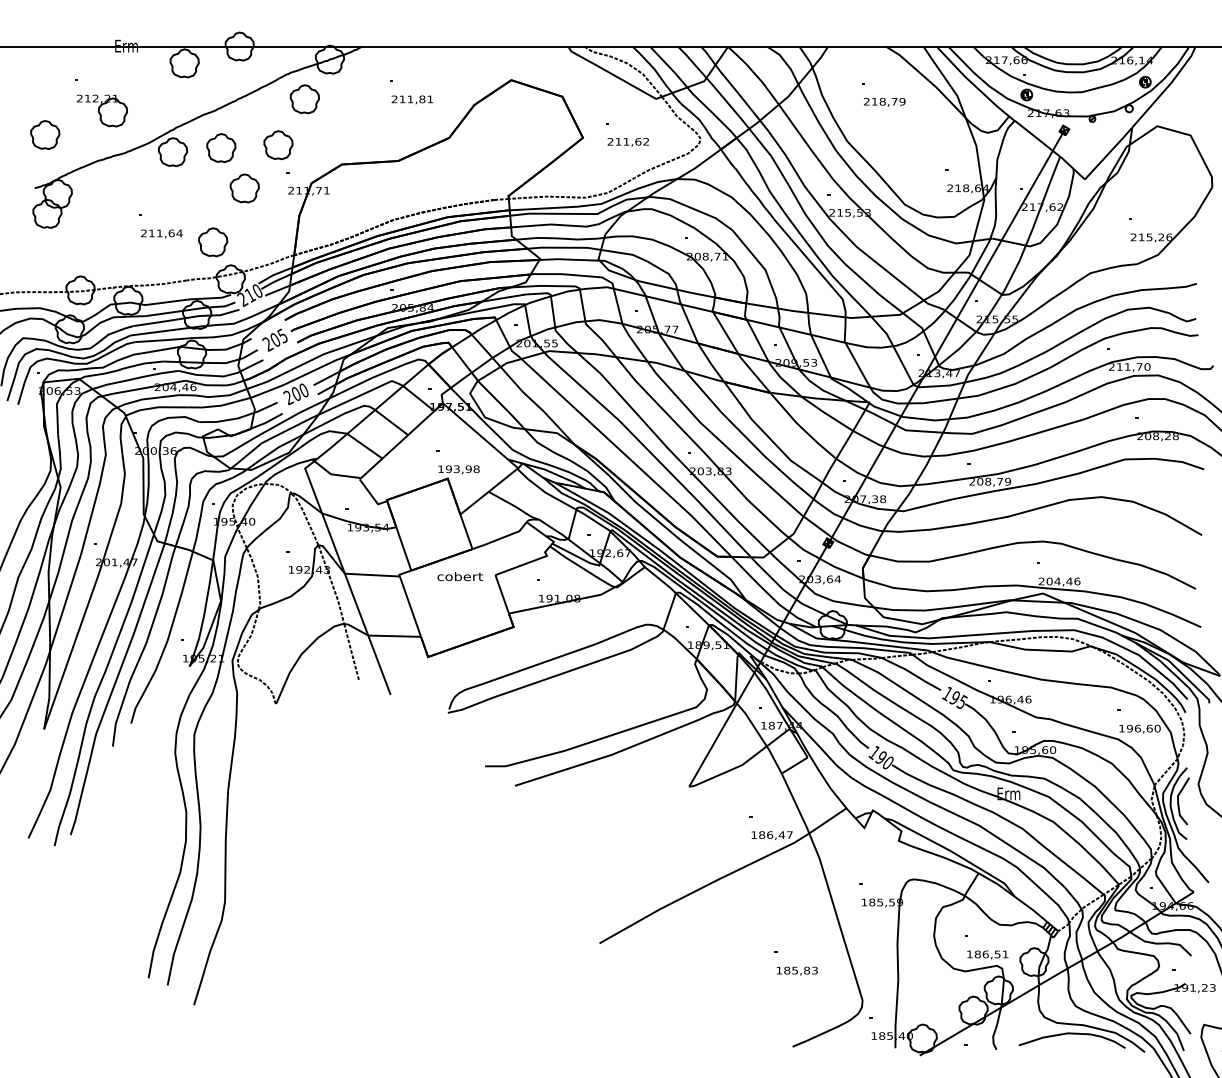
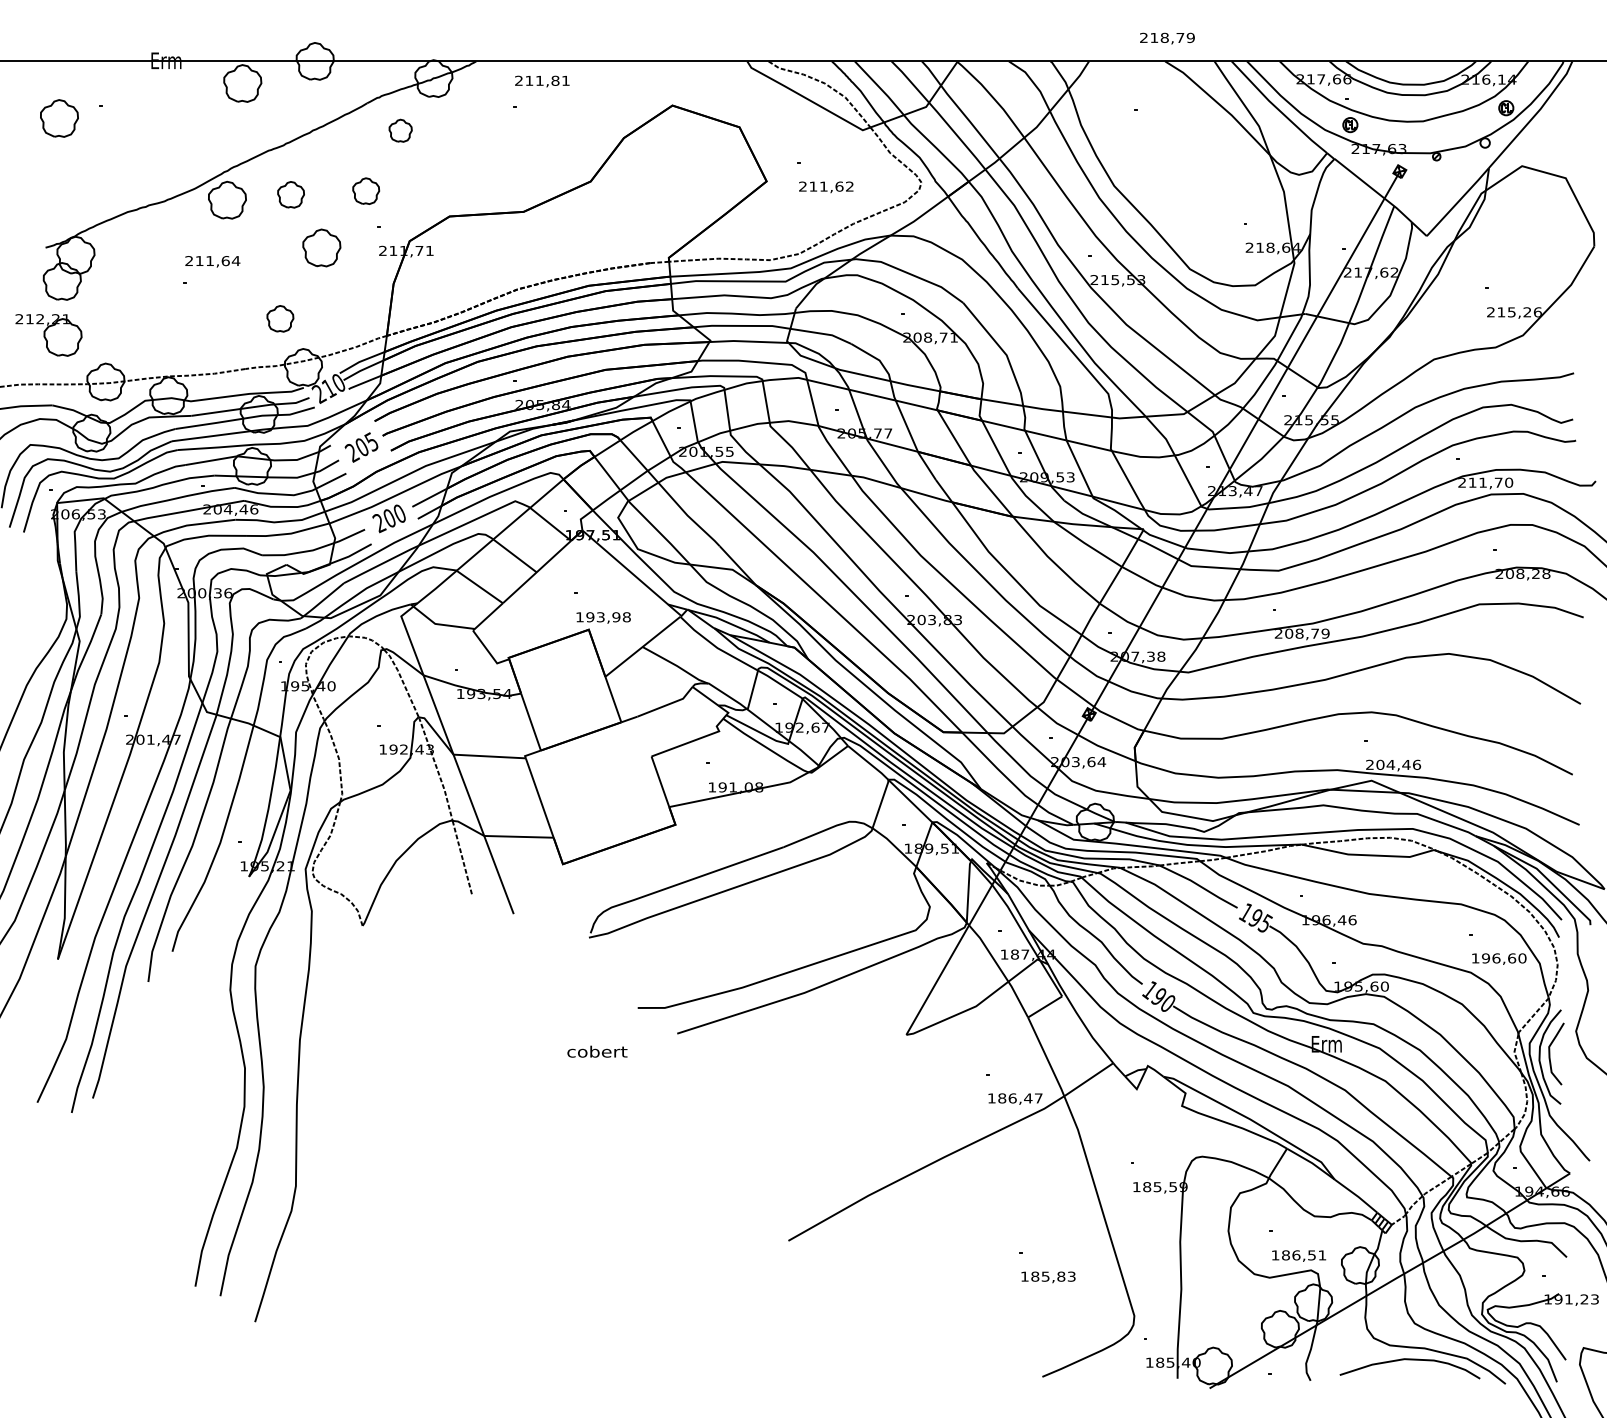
part: (304, 99) -> (400, 130), size x0.6
text: (412, 99) -> (542, 80), moved
text: (884, 101) -> (1167, 37), moved
part: (102, 110) -> (49, 334), moved
part: (45, 134) -> (59, 117), moved
part: (278, 145) -> (366, 191), size x0.7
part: (221, 147) -> (291, 194), size x0.7
text: (161, 233) -> (212, 261), moved
part: (213, 242) -> (280, 319), size x0.7
text: (460, 576) -> (597, 1051), moved

